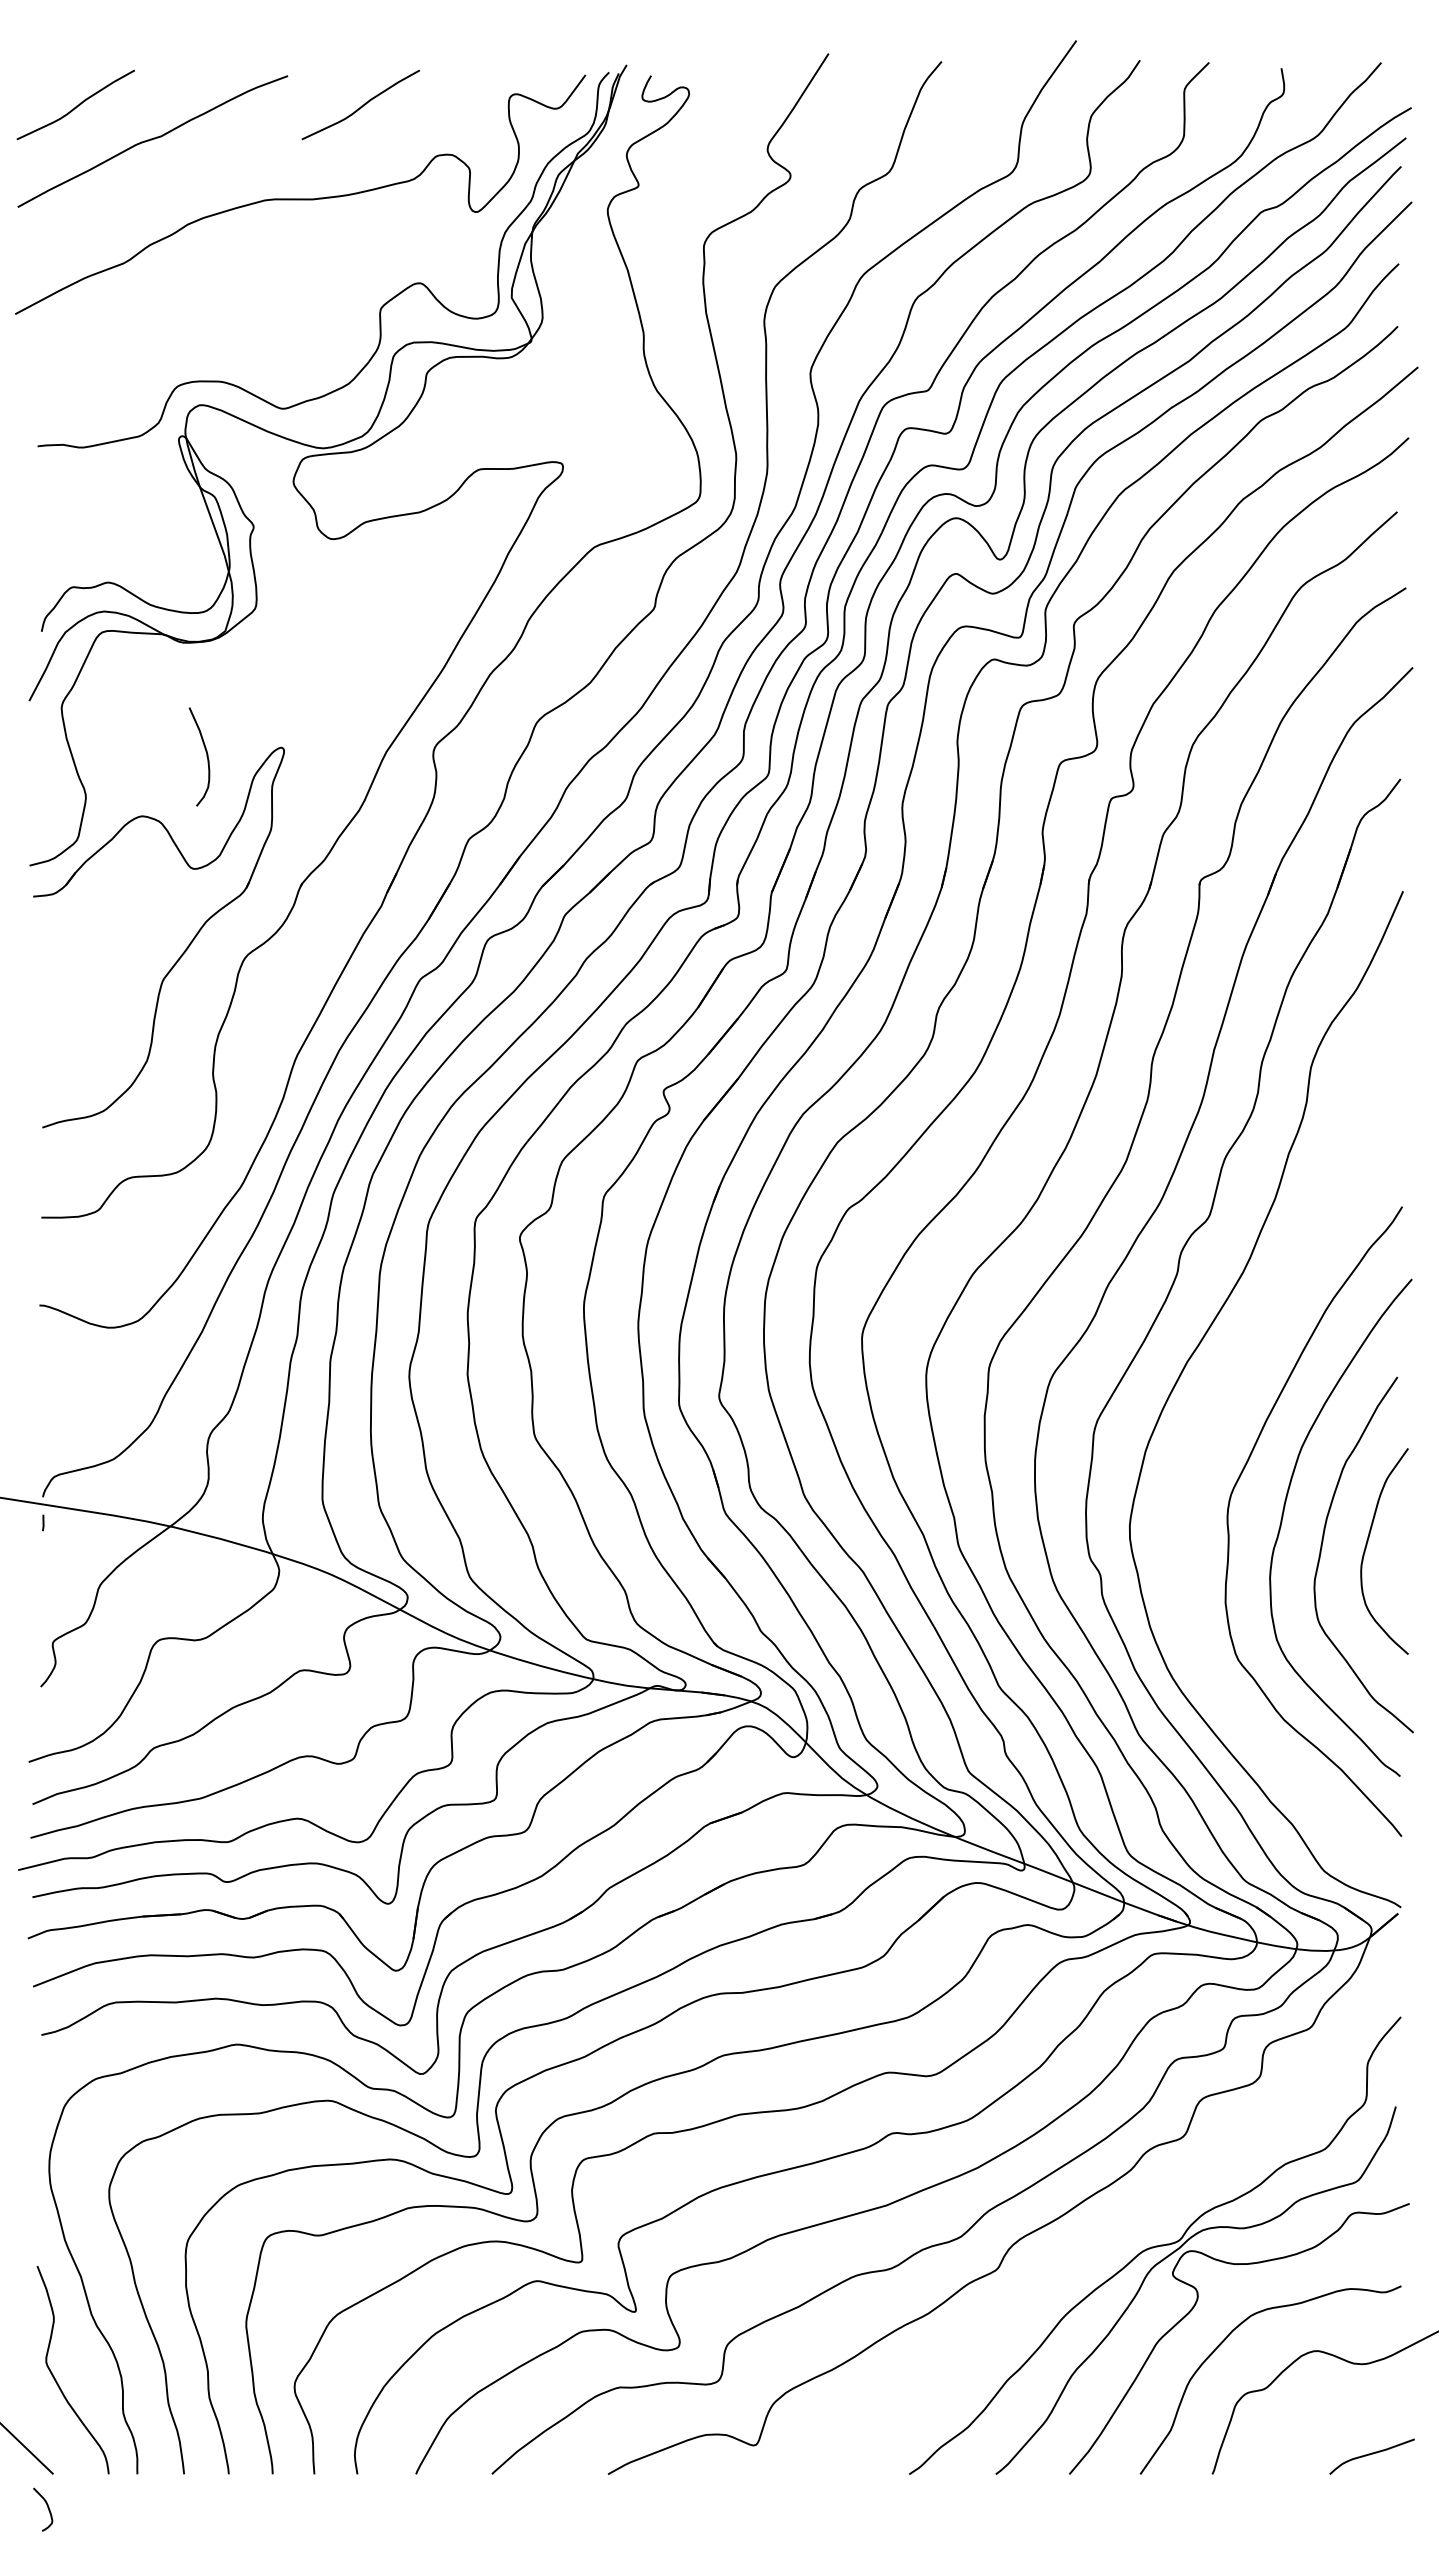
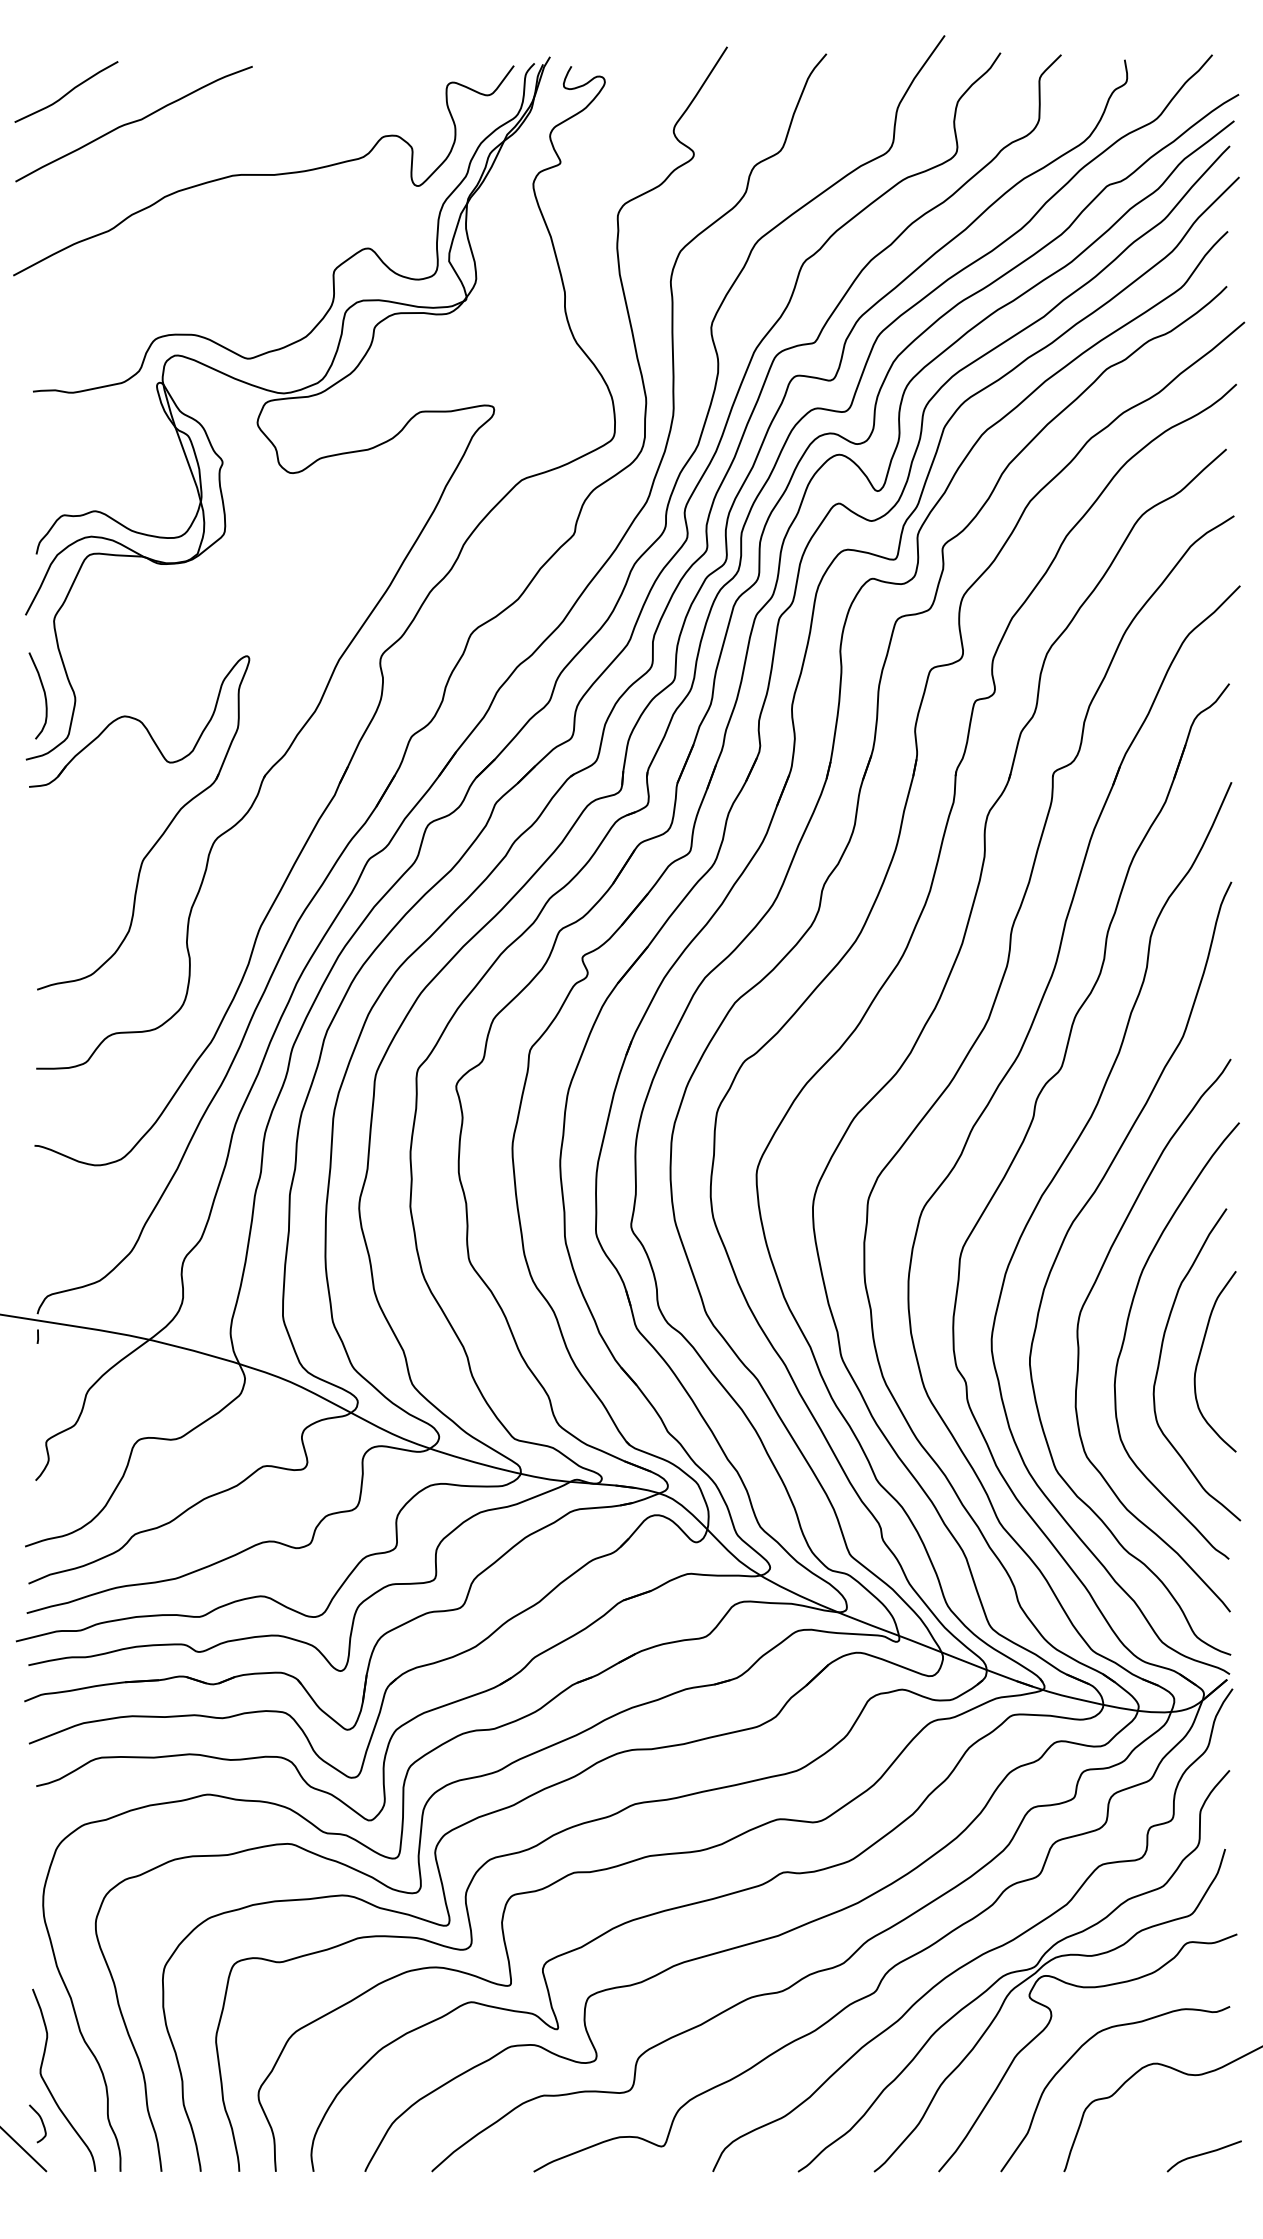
curve: (361, 105) -> (317, 92), removed
curve: (206, 756) -> (44, 695), moved
curve: (1214, 1410) -> (1066, 1238), added
curve: (1121, 2224) -> (984, 1952), added
curve: (47, 2508) -> (41, 2122), moved

